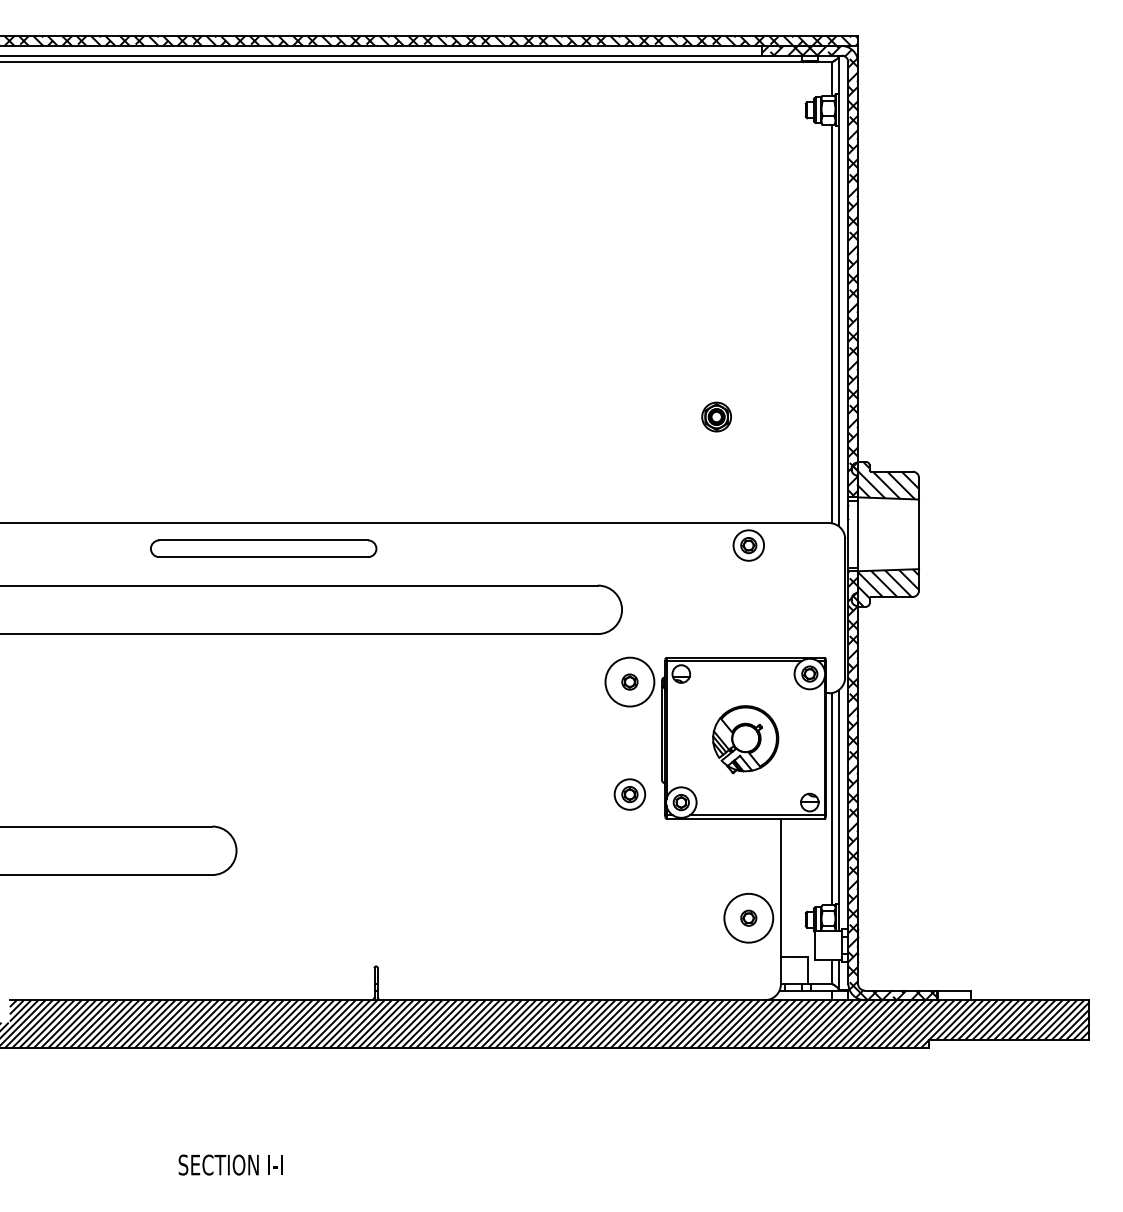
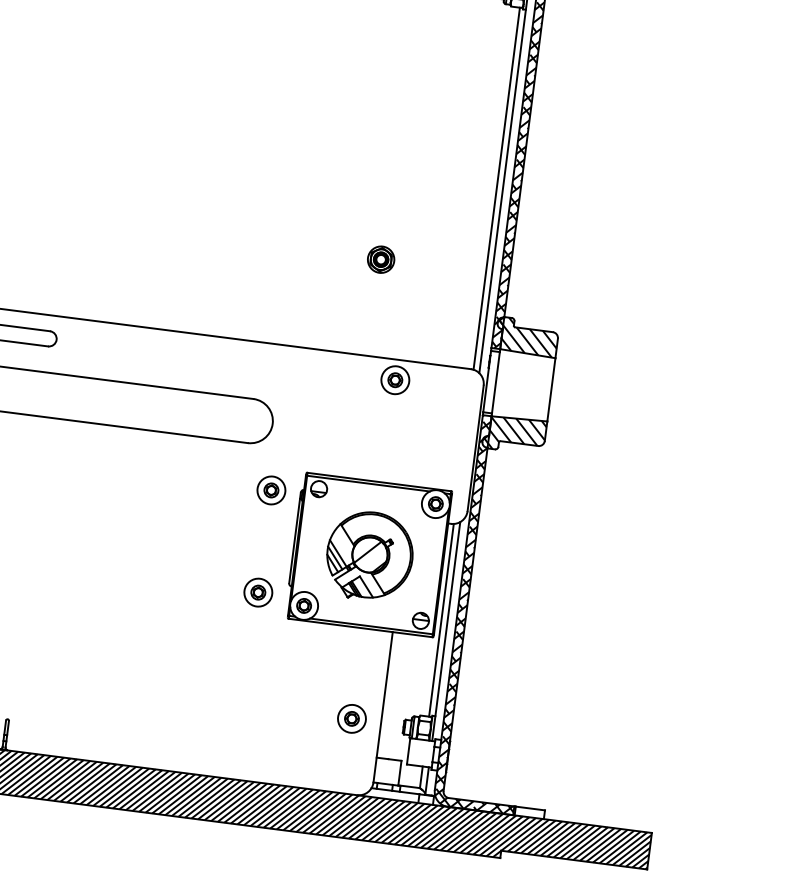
circle: (629, 681) -> (271, 489), size x0.62
part: (745, 739) -> (369, 556), size x1.43
circle: (748, 918) -> (351, 719), size x0.62

